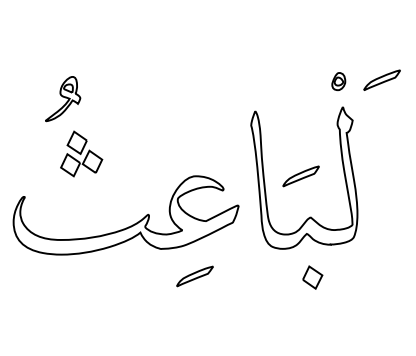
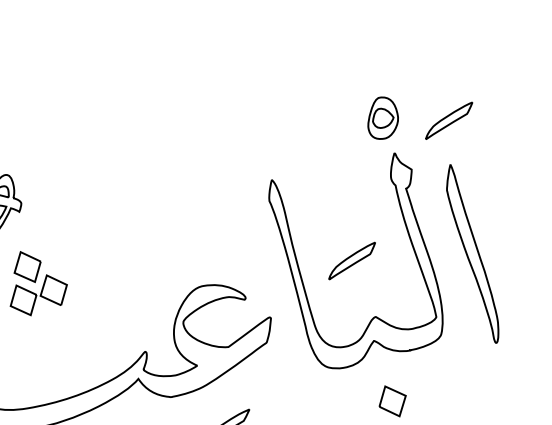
part: (381, 79) -> (448, 119), moved
part: (338, 81) -> (382, 117), size x1.67
part: (384, 185) -> (472, 253), added

